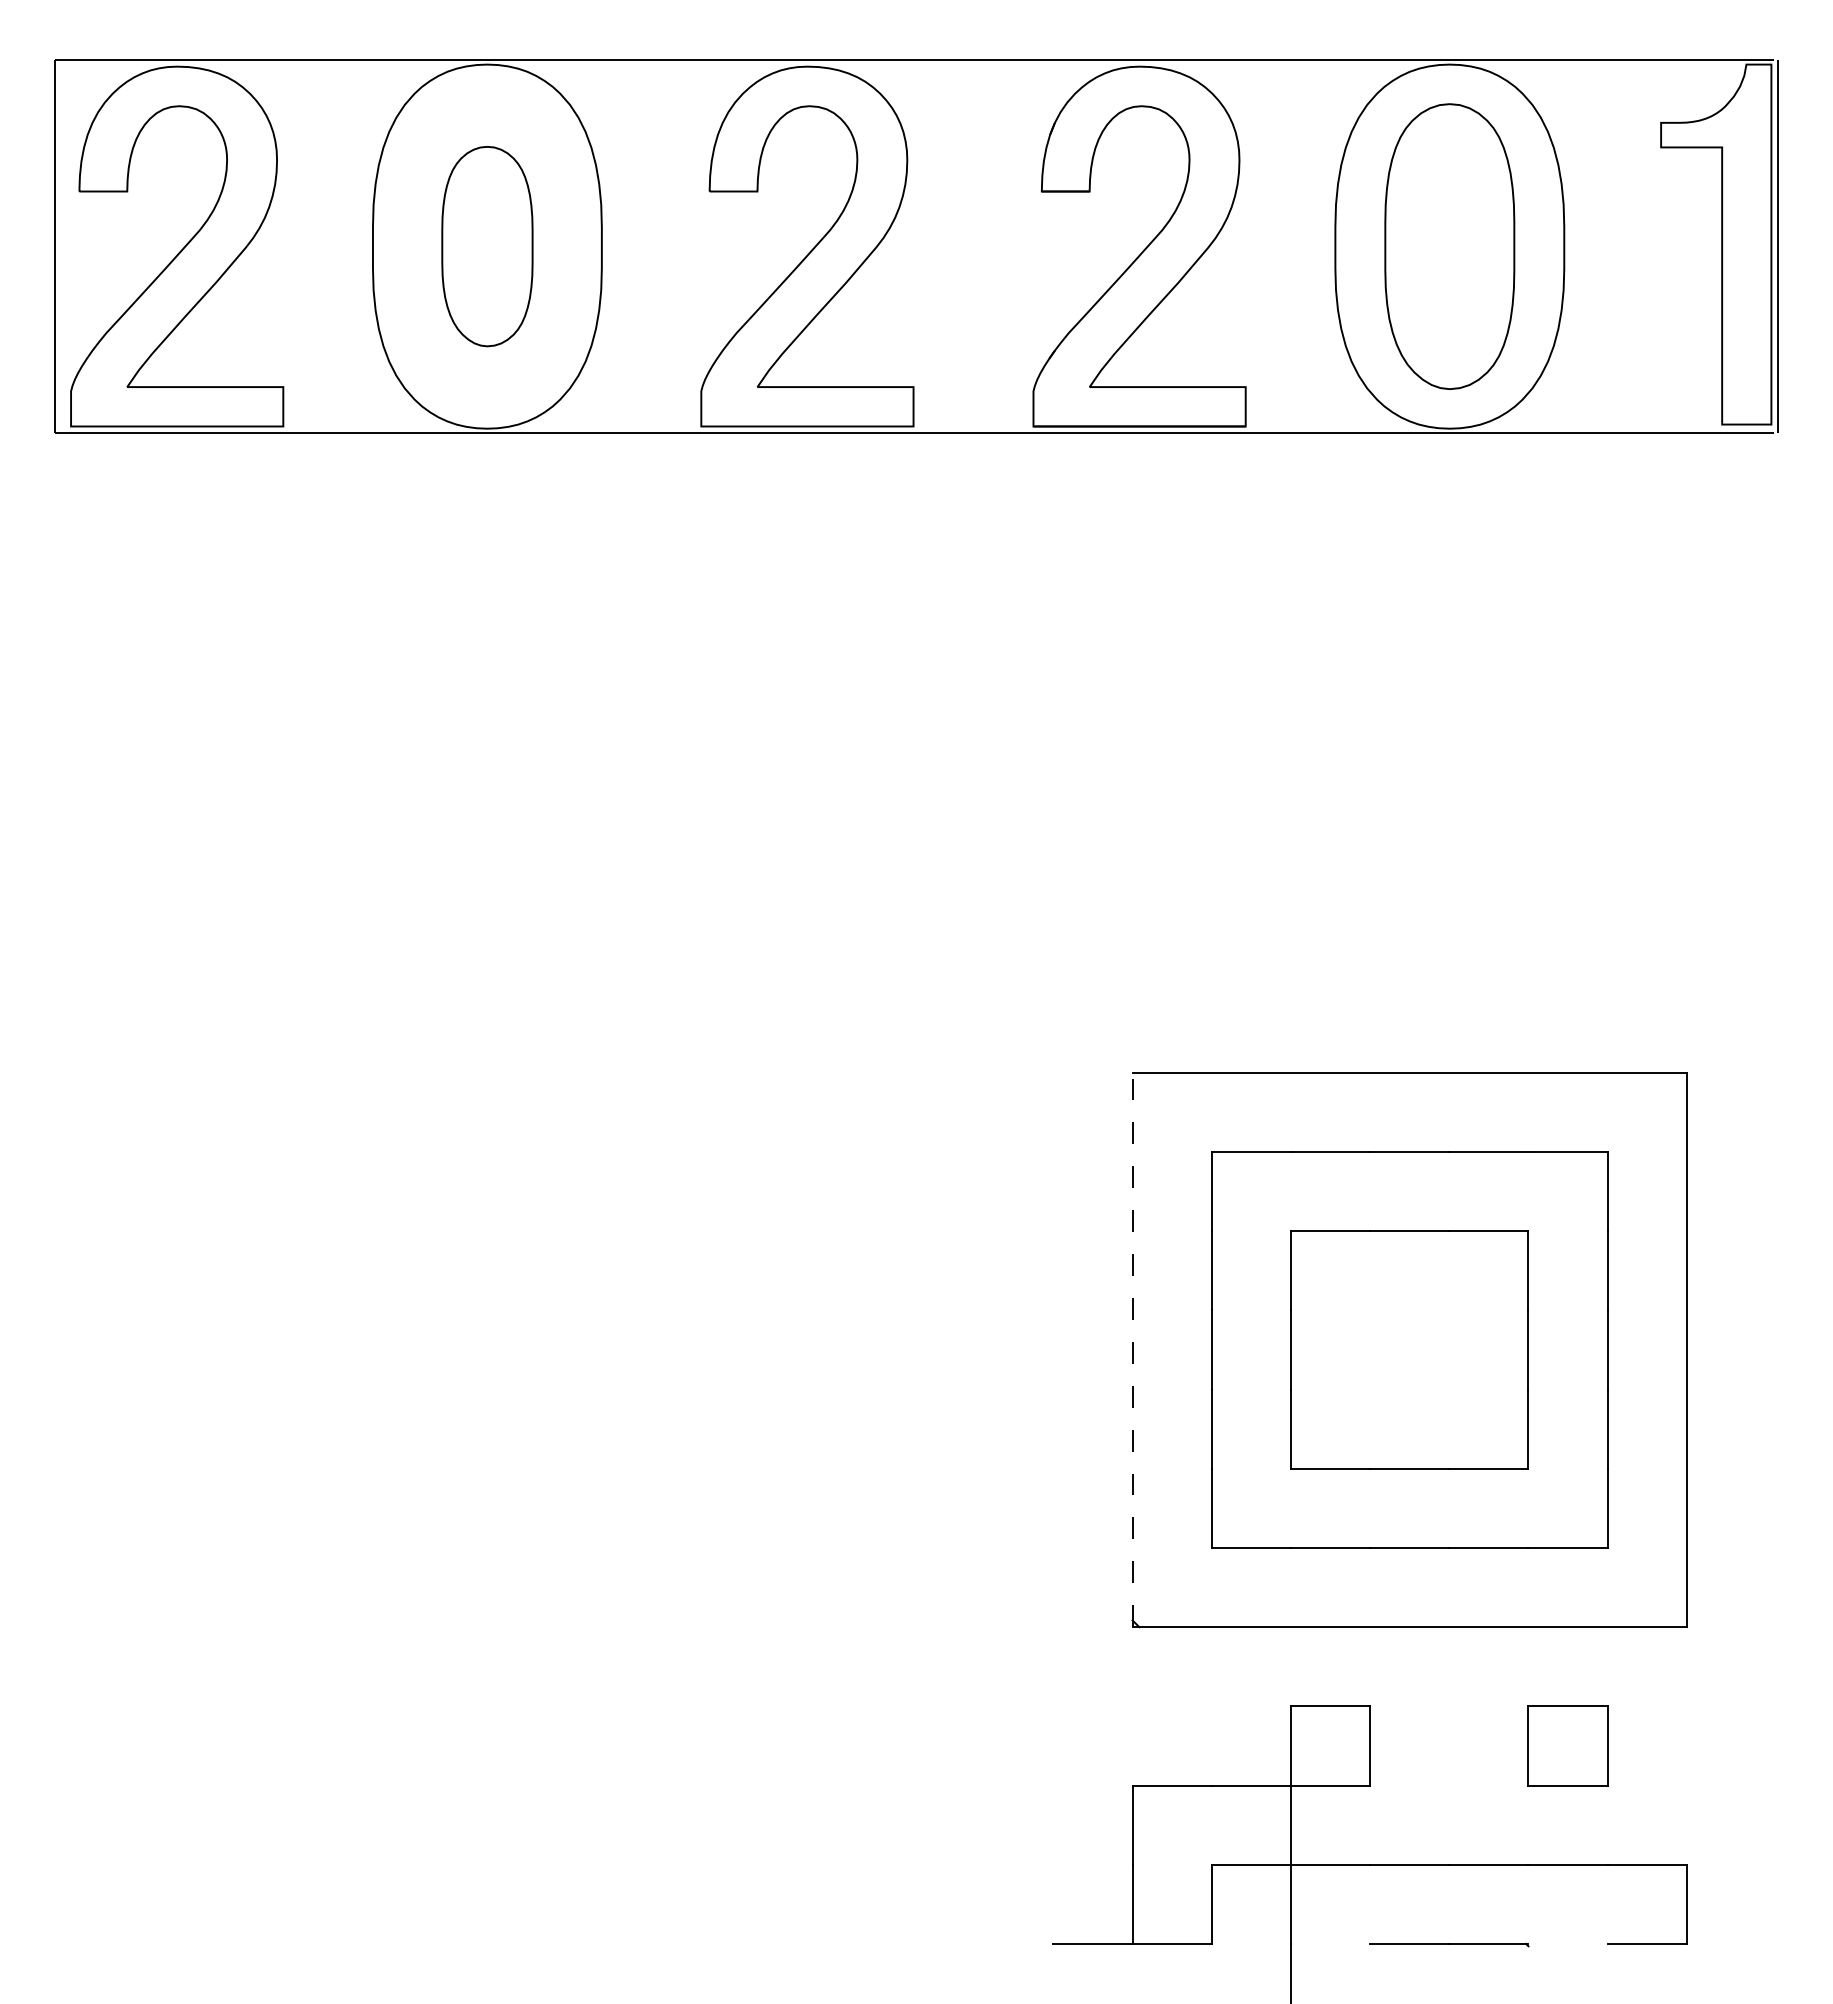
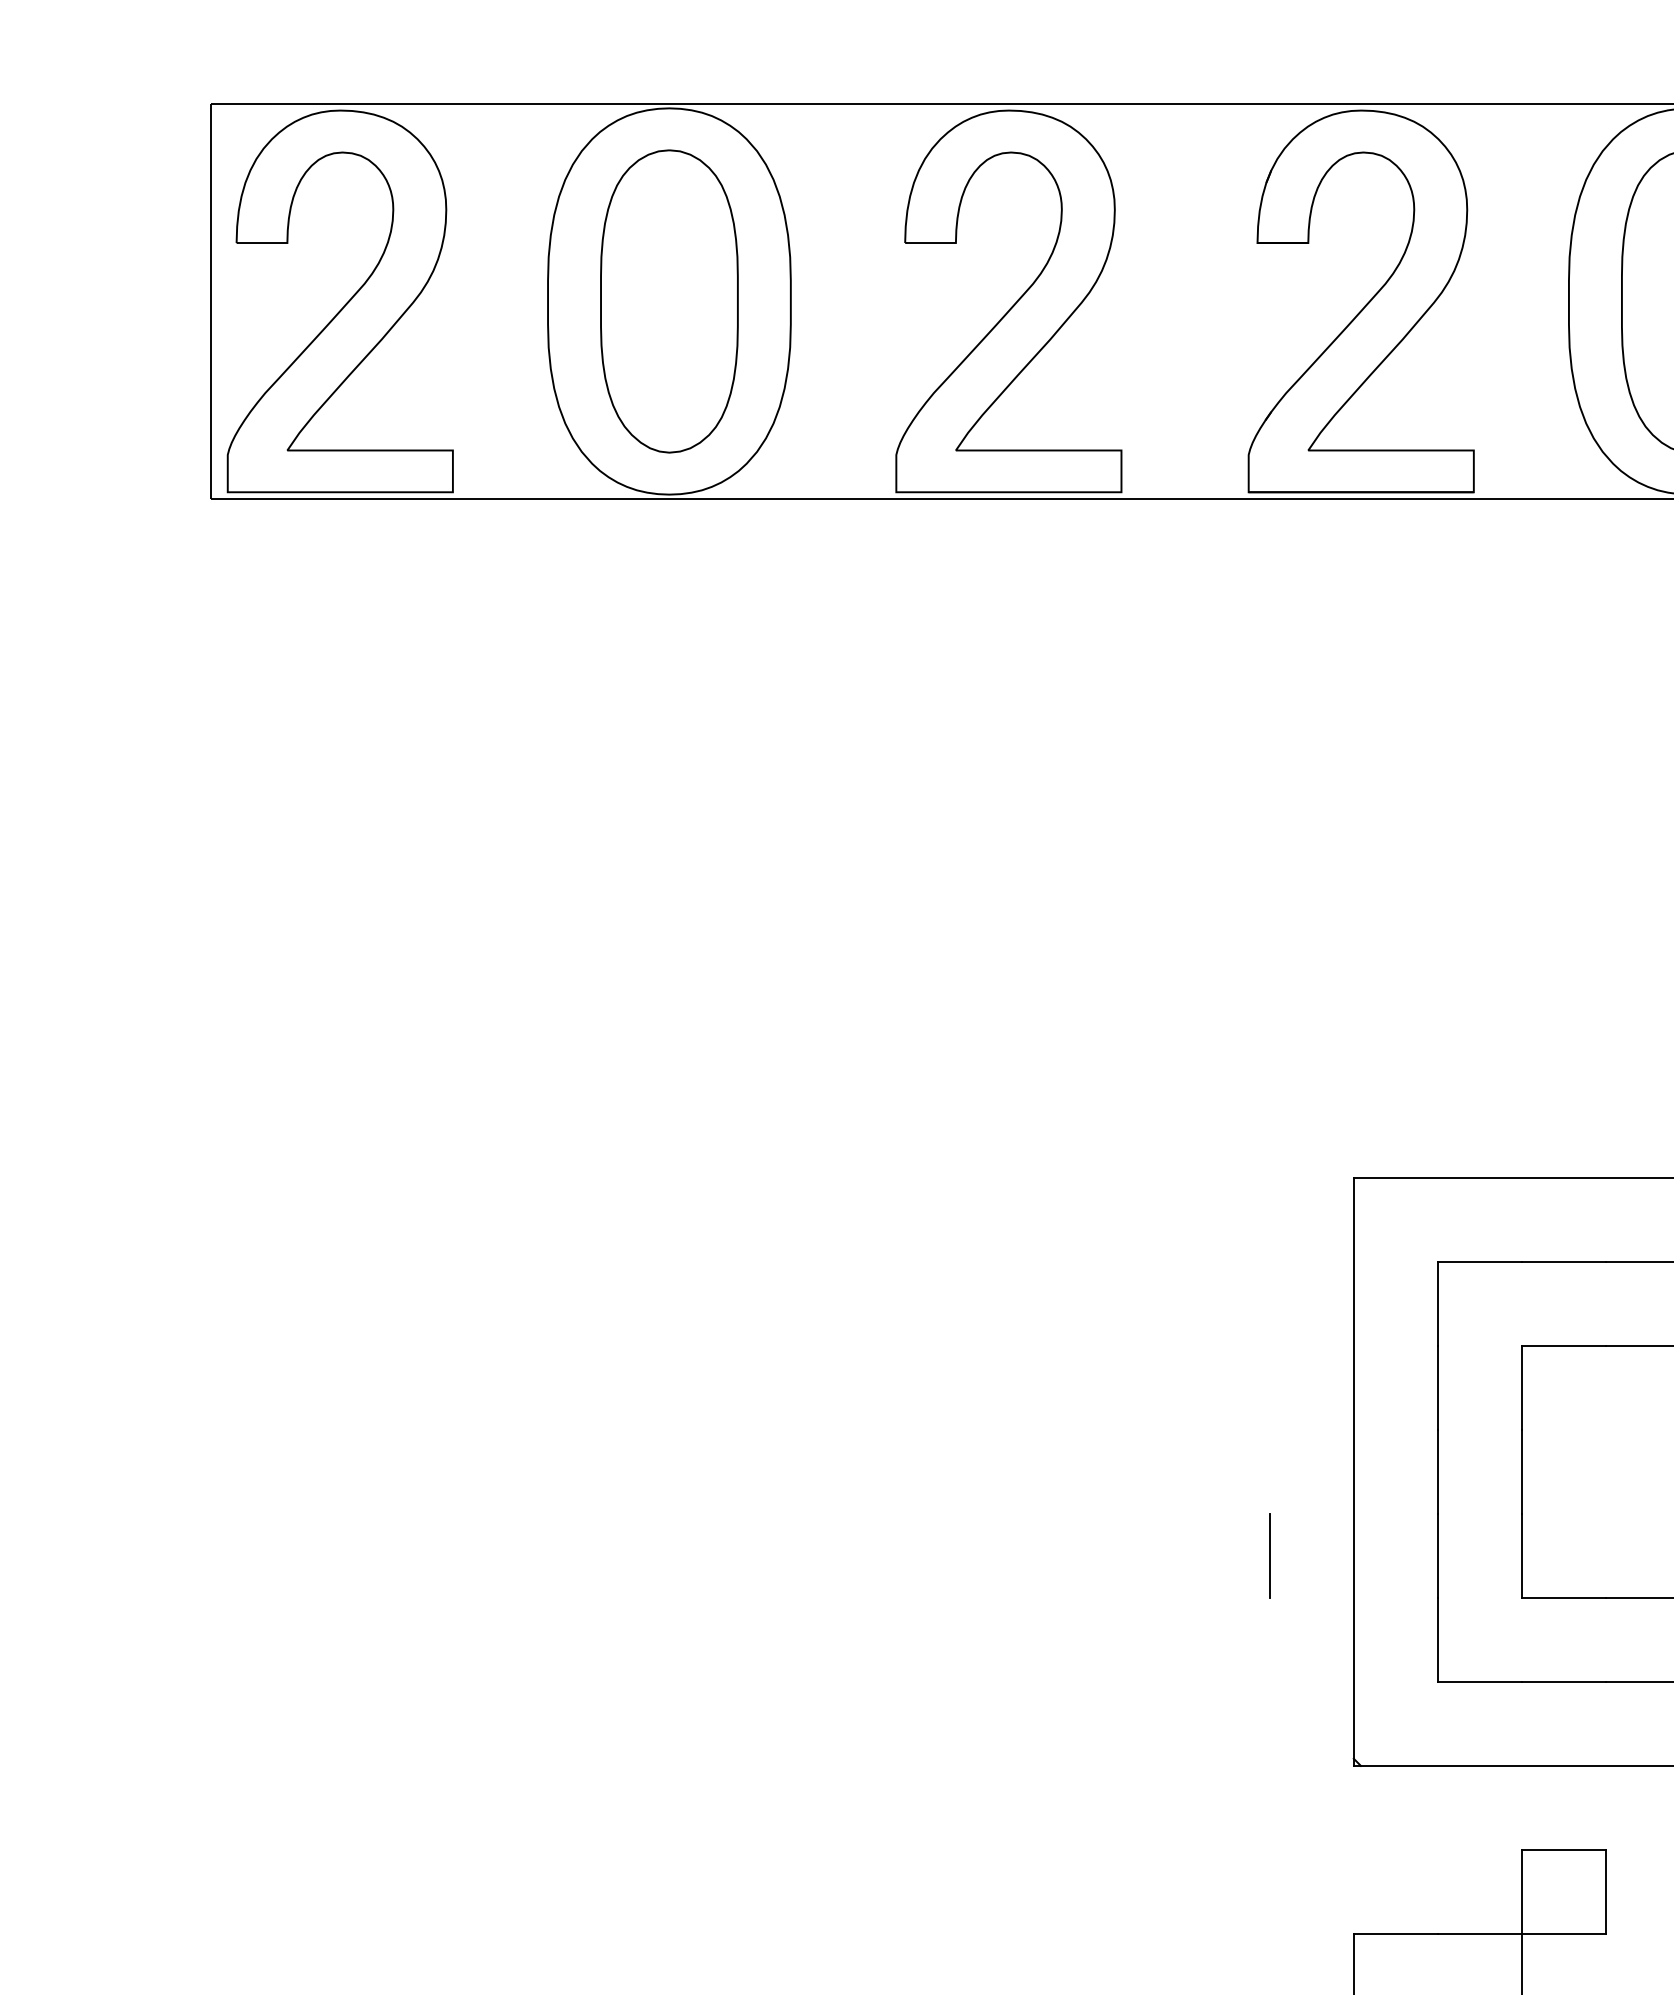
part: (487, 246) -> (669, 301), size x1.43
line: (1132, 1349) -> (1353, 1471), dashed -> solid
line: (1053, 1428) -> (1269, 1555), added

